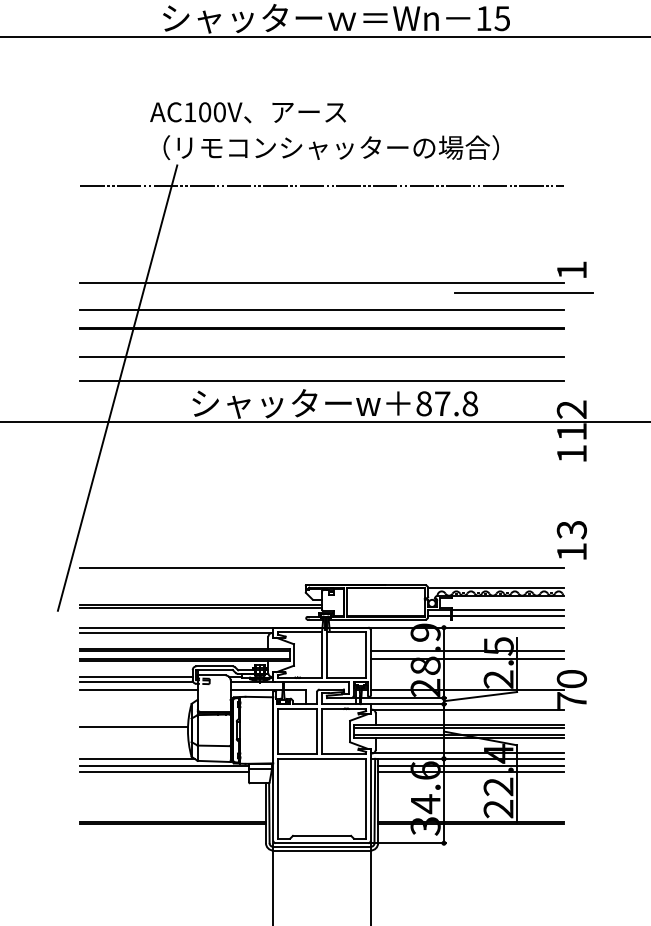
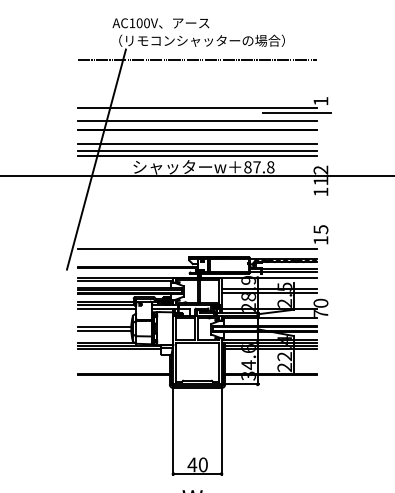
line: (322, 369) -> (197, 150), added
text: (570, 529) -> (320, 229), 13 -> 15
line: (133, 736) -> (104, 331), added

